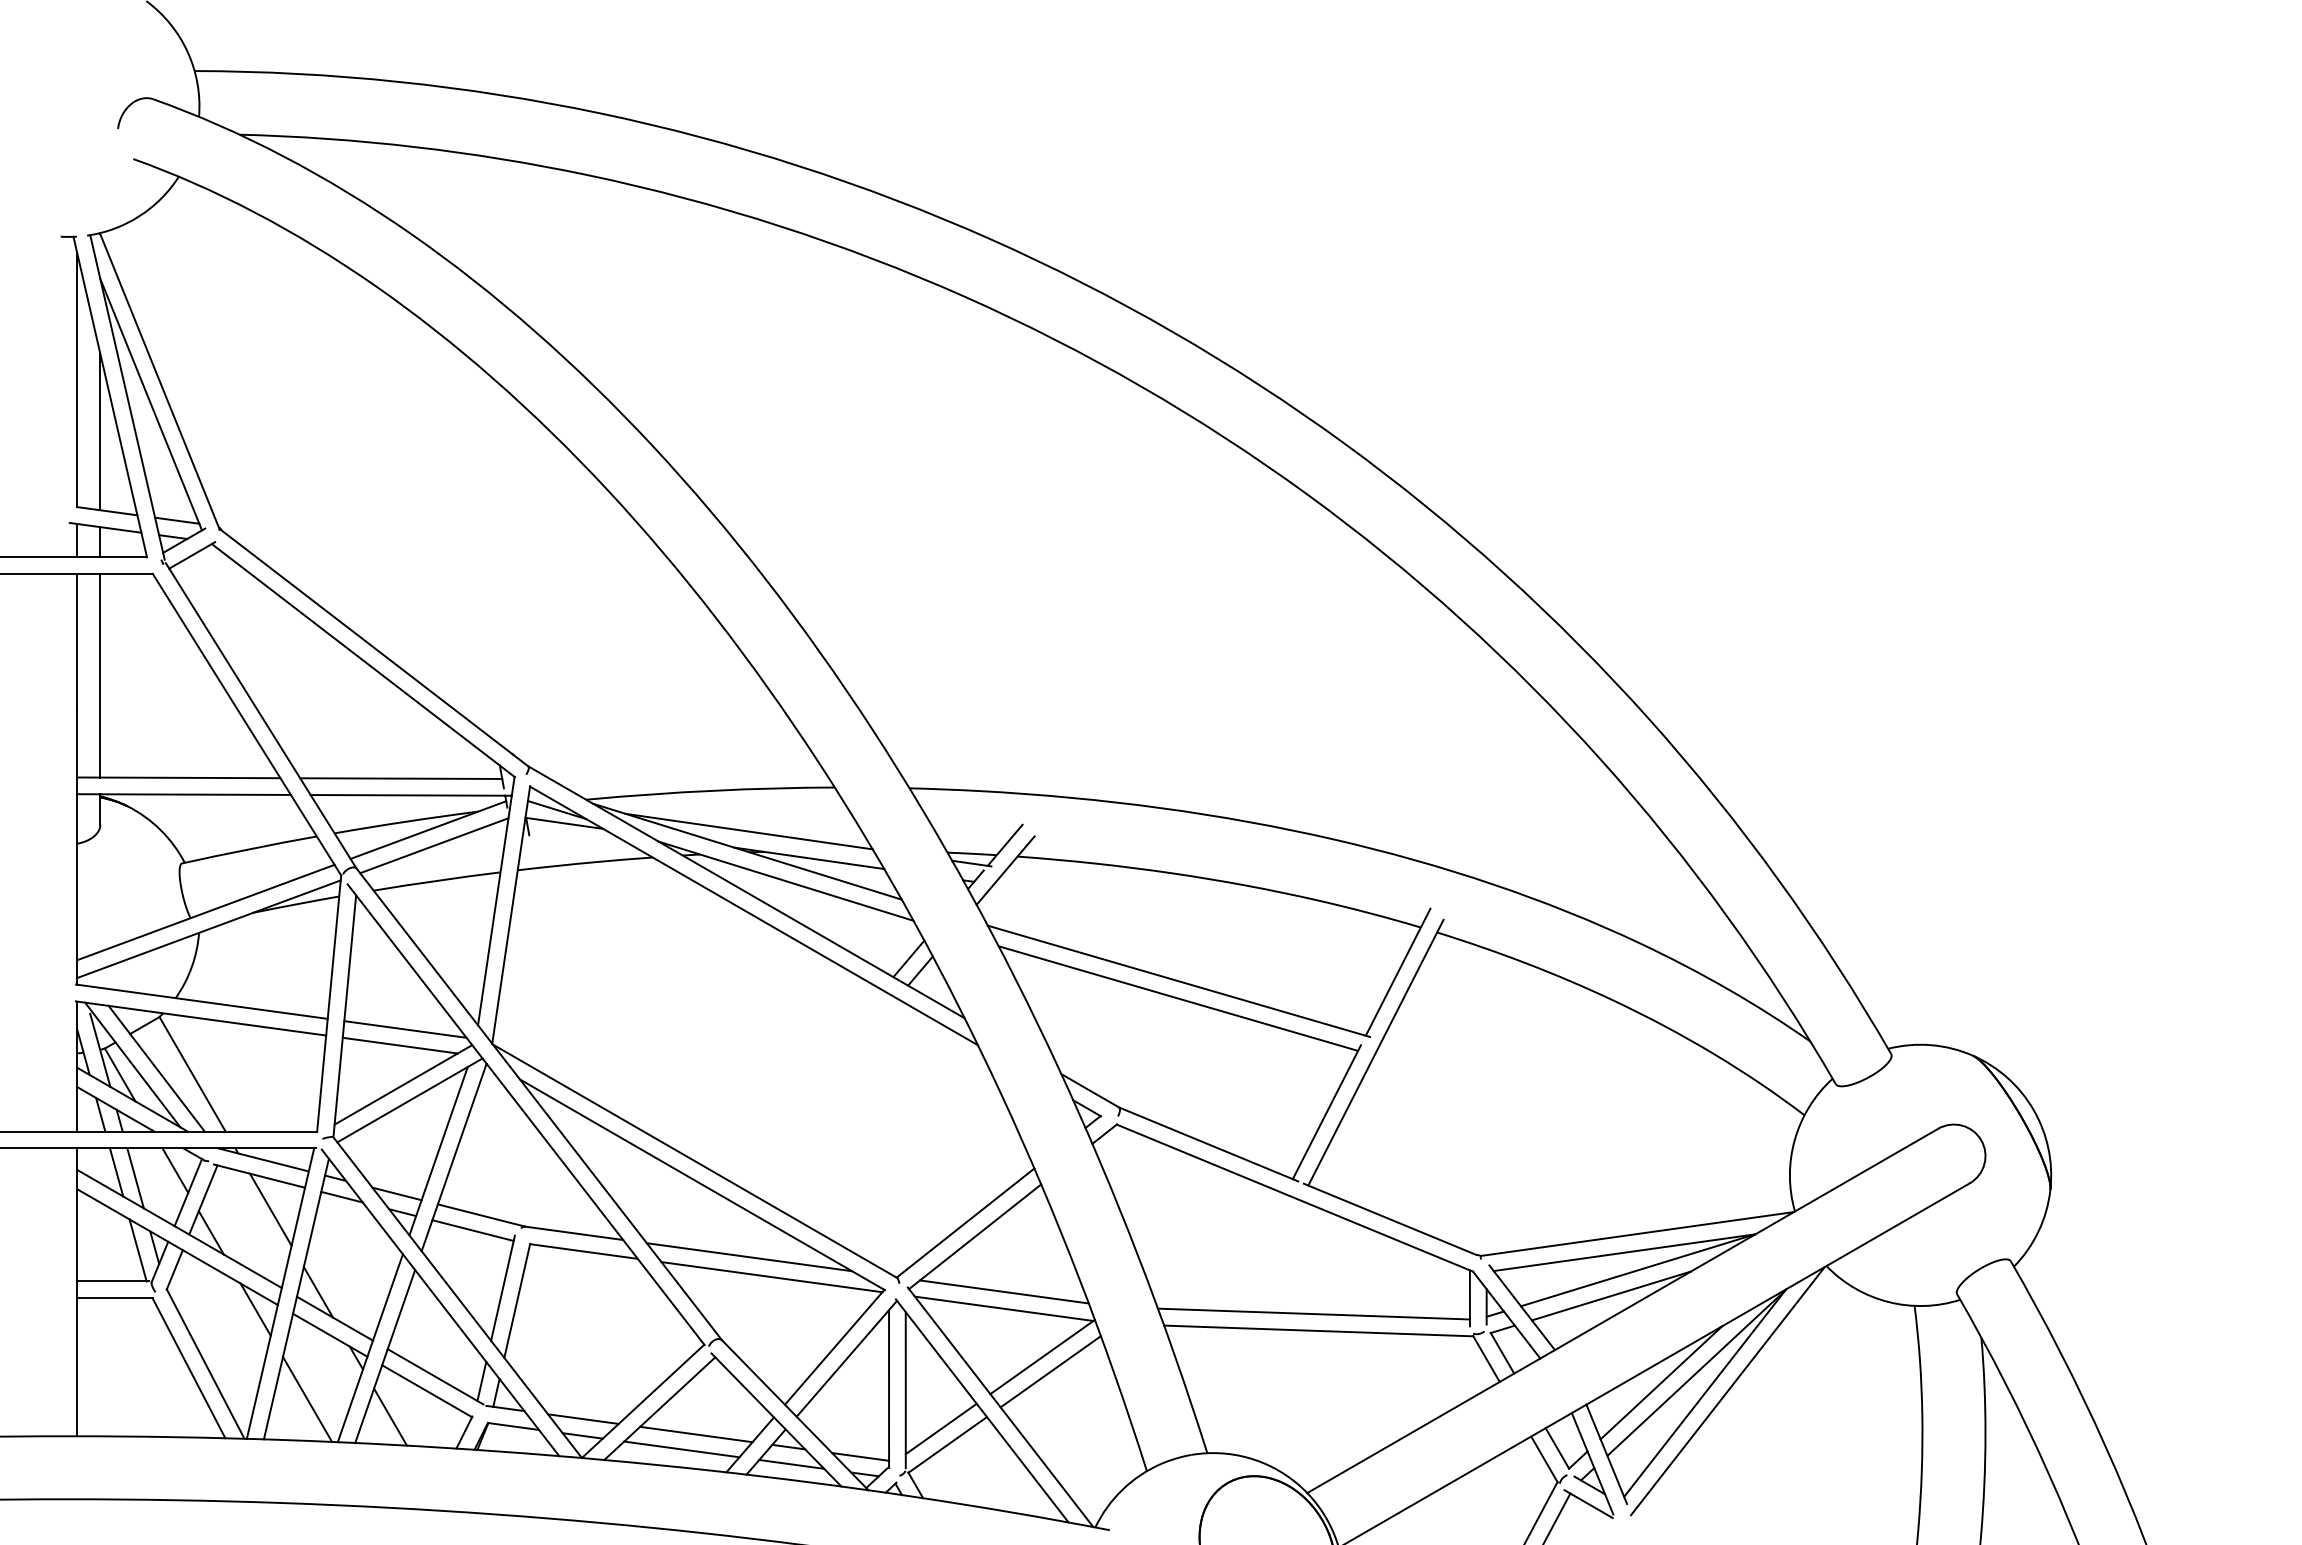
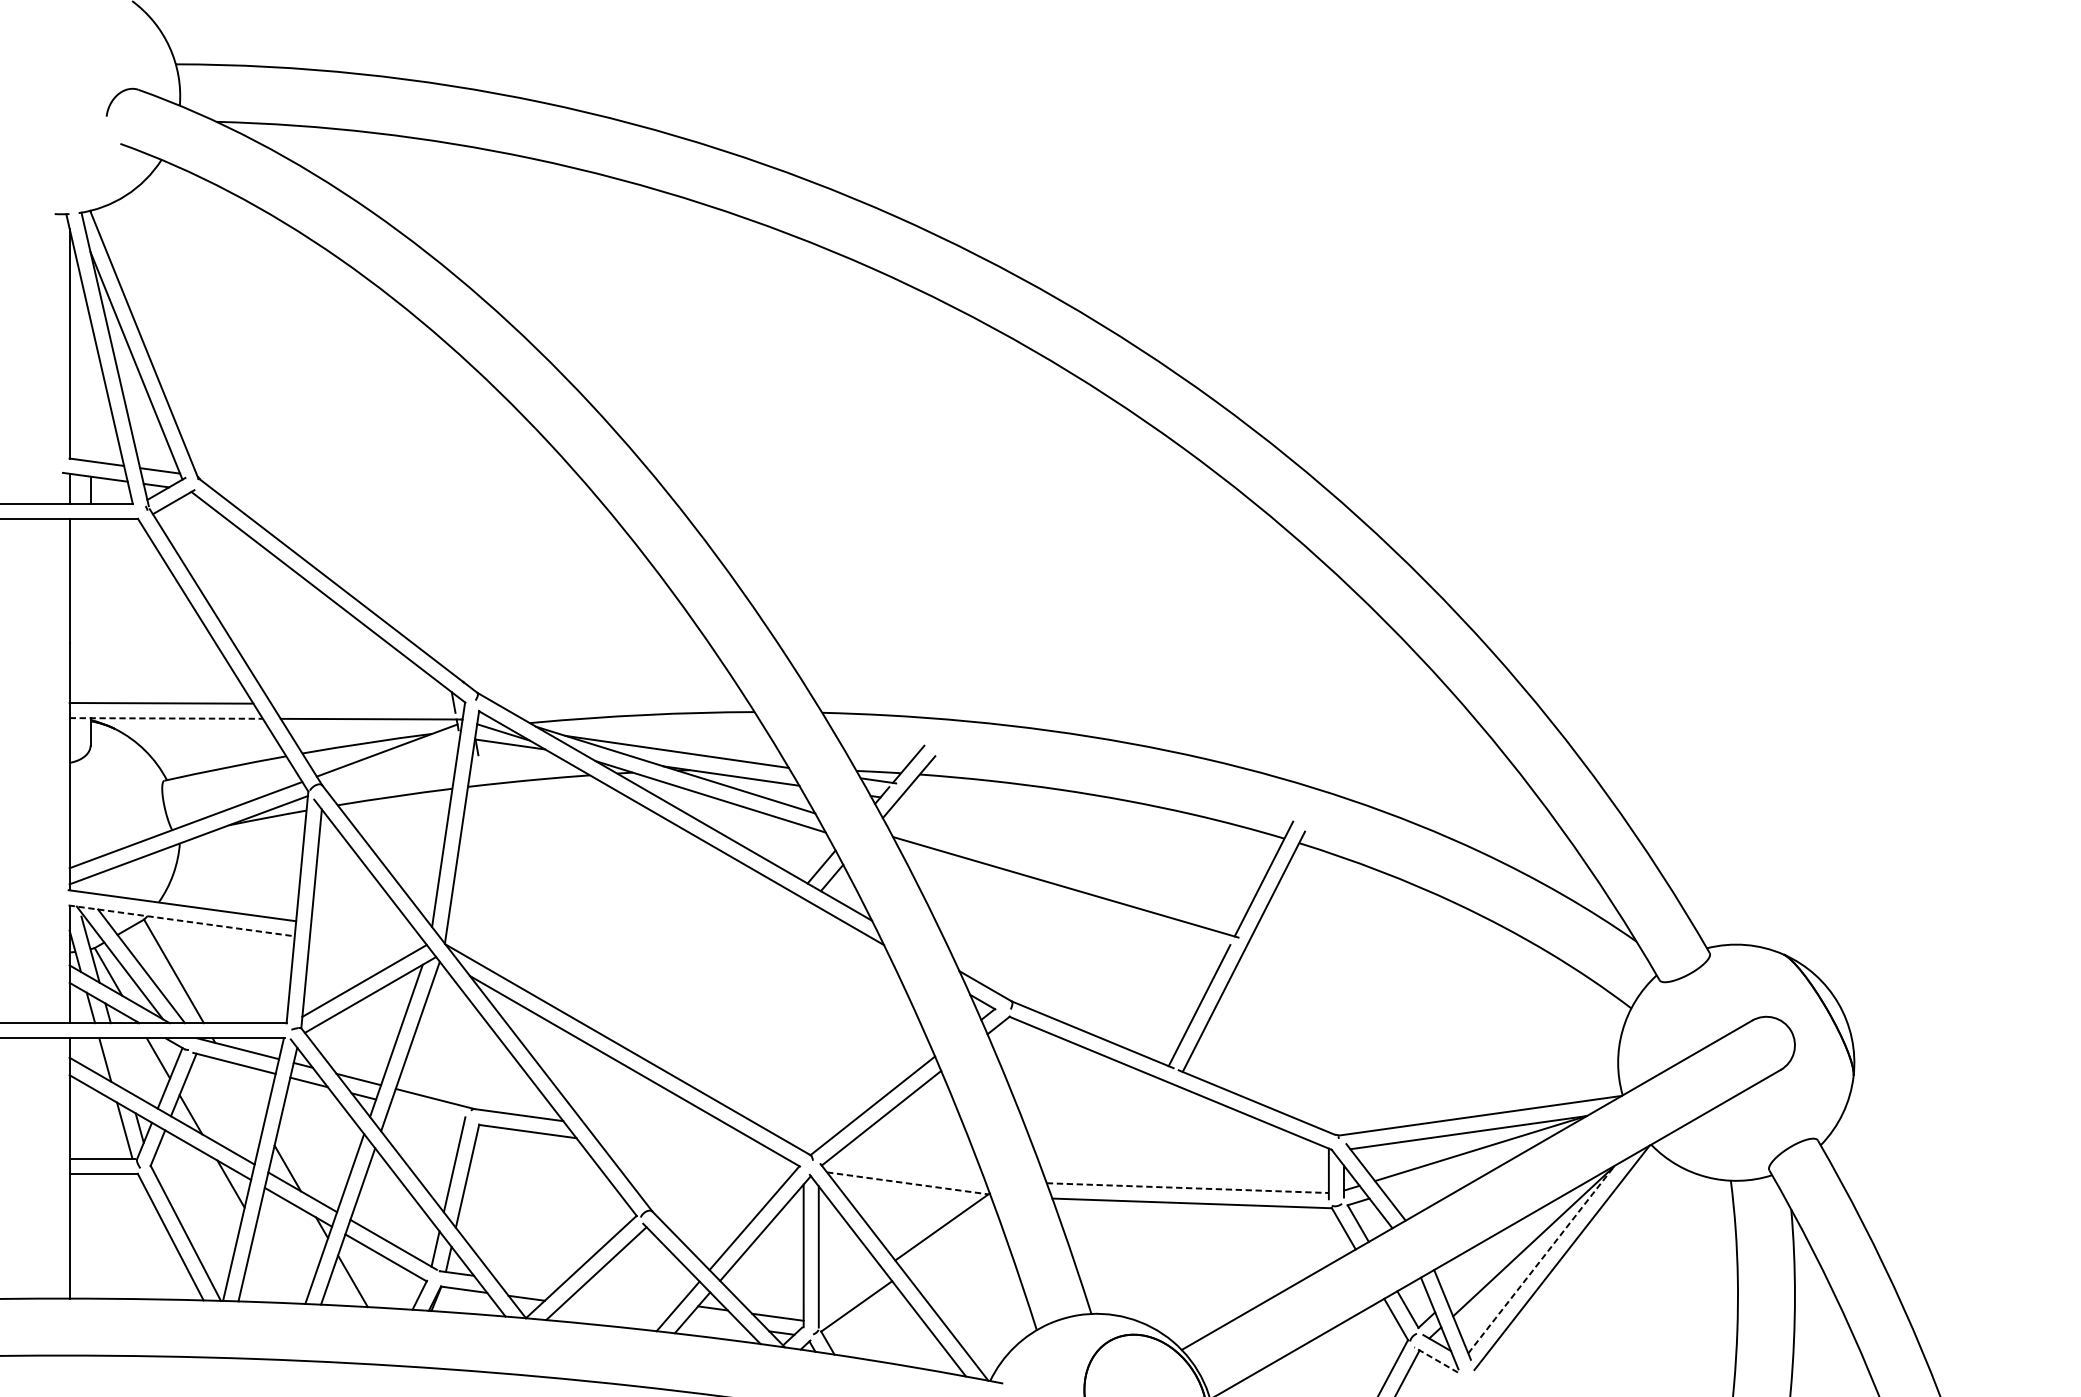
line: (100, 431) -> (90, 390), removed
line: (100, 675) -> (90, 610), removed
line: (401, 778) -> (362, 703), removed
line: (184, 794) -> (166, 718), solid -> dashed
line: (434, 845) -> (392, 764), removed
line: (1178, 998) -> (1065, 902), removed
line: (201, 1018) -> (182, 920), solid -> dashed
line: (405, 1029) -> (366, 930), removed
line: (399, 1045) -> (361, 945), removed
line: (135, 1178) -> (122, 1065), removed
line: (270, 1209) -> (244, 1093), removed
line: (472, 1230) -> (427, 1112), removed
line: (749, 1257) -> (677, 1136), removed
line: (771, 1277) -> (697, 1155), removed
line: (1004, 1291) -> (908, 1167), removed
line: (1610, 1295) -> (1455, 1171), removed
line: (1004, 1308) -> (908, 1183), solid -> dashed
line: (1314, 1314) -> (1188, 1188), solid -> dashed
line: (1050, 1371) -> (949, 1240), removed
line: (1661, 1382) -> (1502, 1250), removed
line: (1705, 1393) -> (1541, 1259), solid -> dashed
line: (307, 1398) -> (277, 1264), removed
line: (583, 1418) -> (527, 1282), removed
line: (940, 1428) -> (850, 1291), removed
line: (696, 1434) -> (629, 1297), removed
line: (681, 1449) -> (616, 1310), removed
line: (791, 1463) -> (715, 1323), removed
line: (1588, 1504) -> (1436, 1360), solid -> dashed

